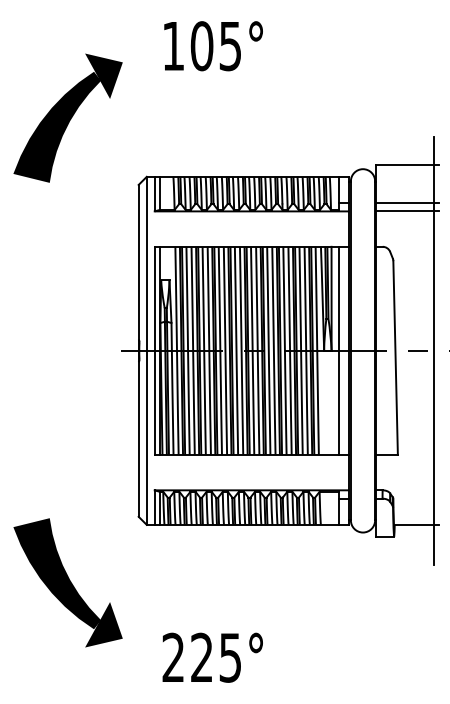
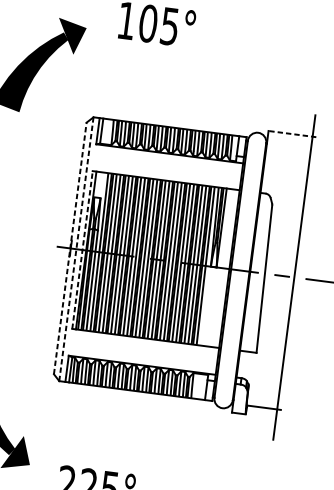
line: (407, 165) -> (292, 134), solid -> dashed
line: (407, 203) -> (288, 163), removed
line: (407, 211) -> (287, 169), removed
line: (138, 350) -> (70, 248), solid -> dashed
line: (146, 350) -> (76, 248), solid -> dashed
line: (154, 350) -> (82, 249), solid -> dashed
line: (338, 350) -> (221, 267), removed

